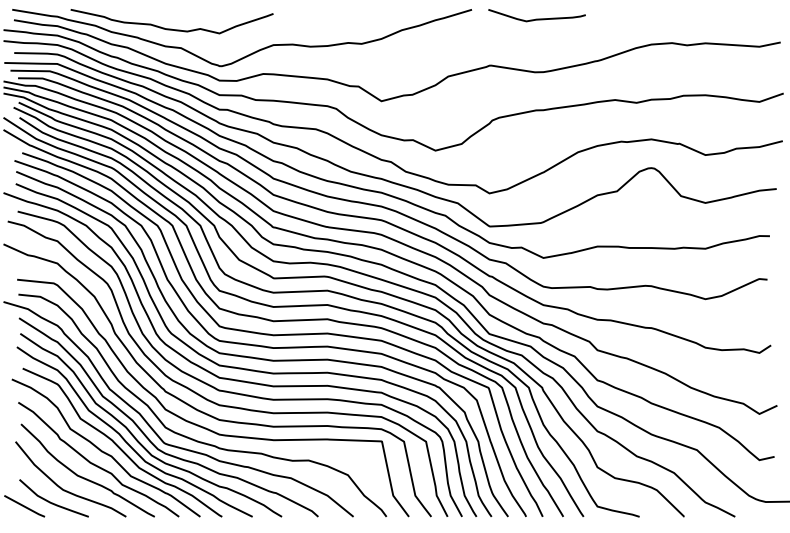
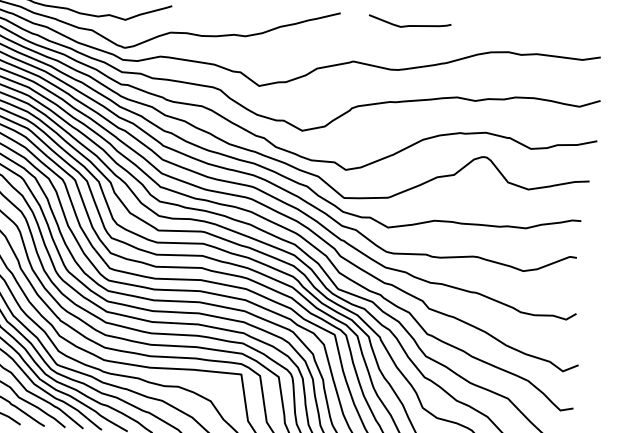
curve: (536, 18) -> (409, 25), moved

